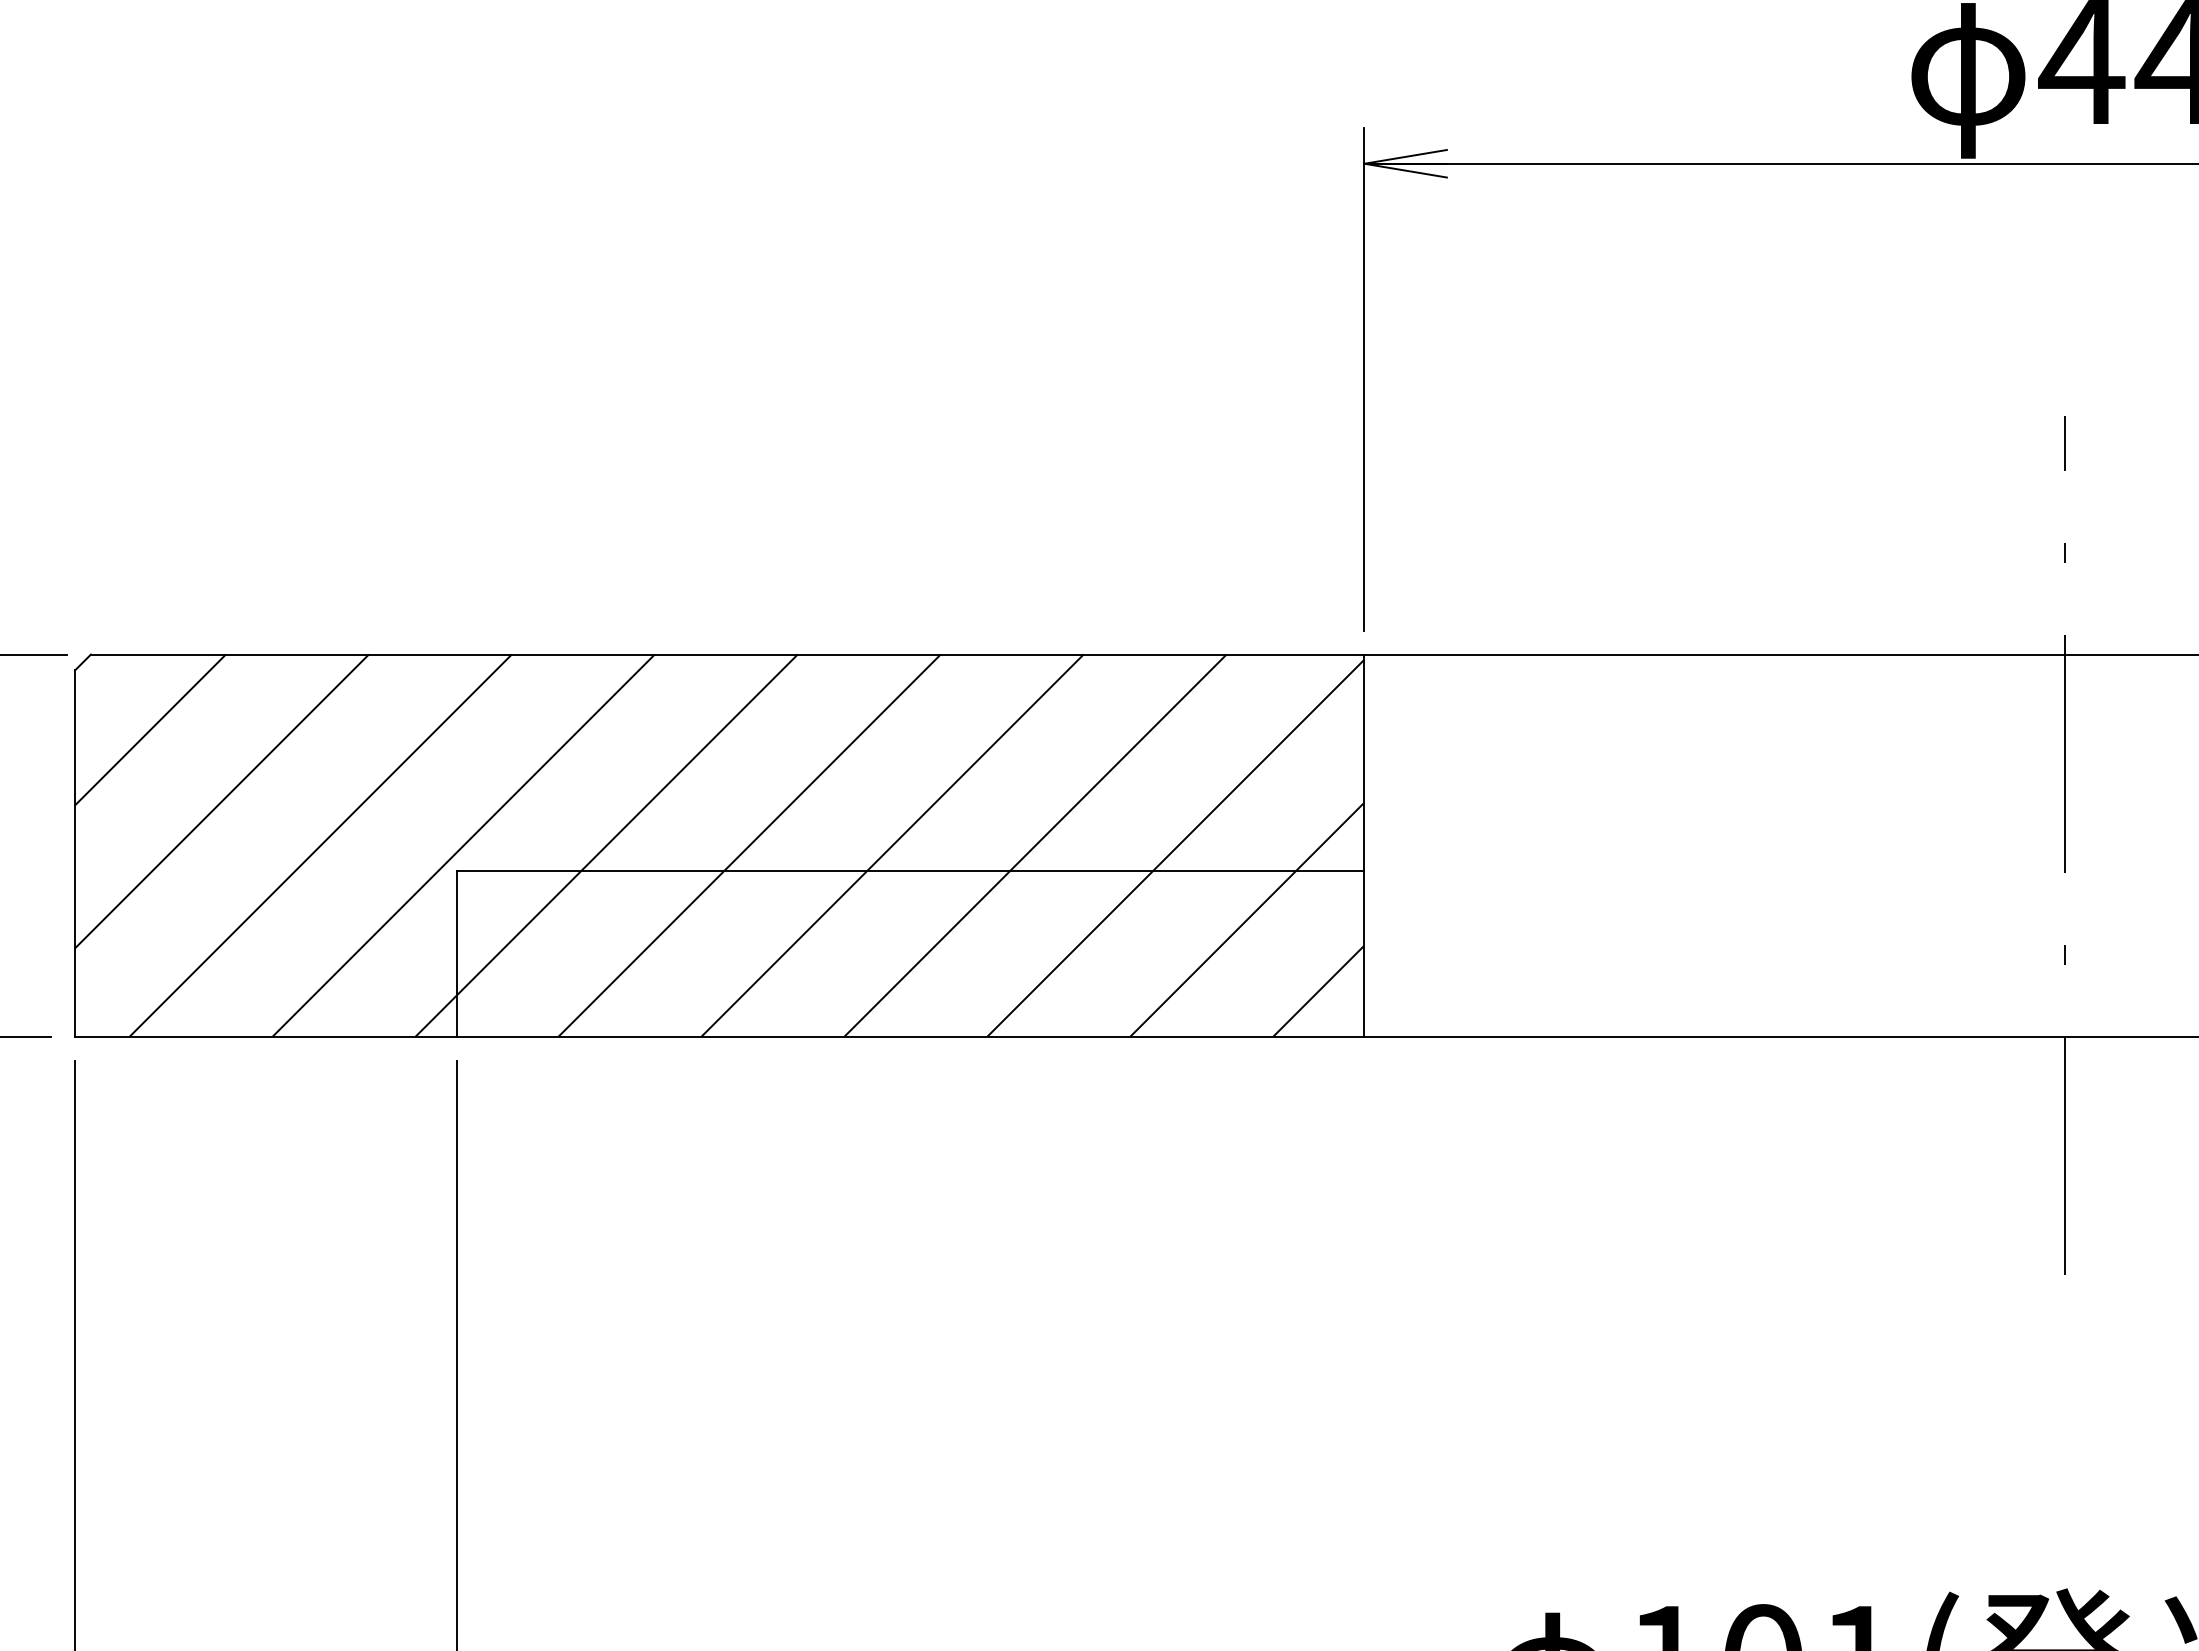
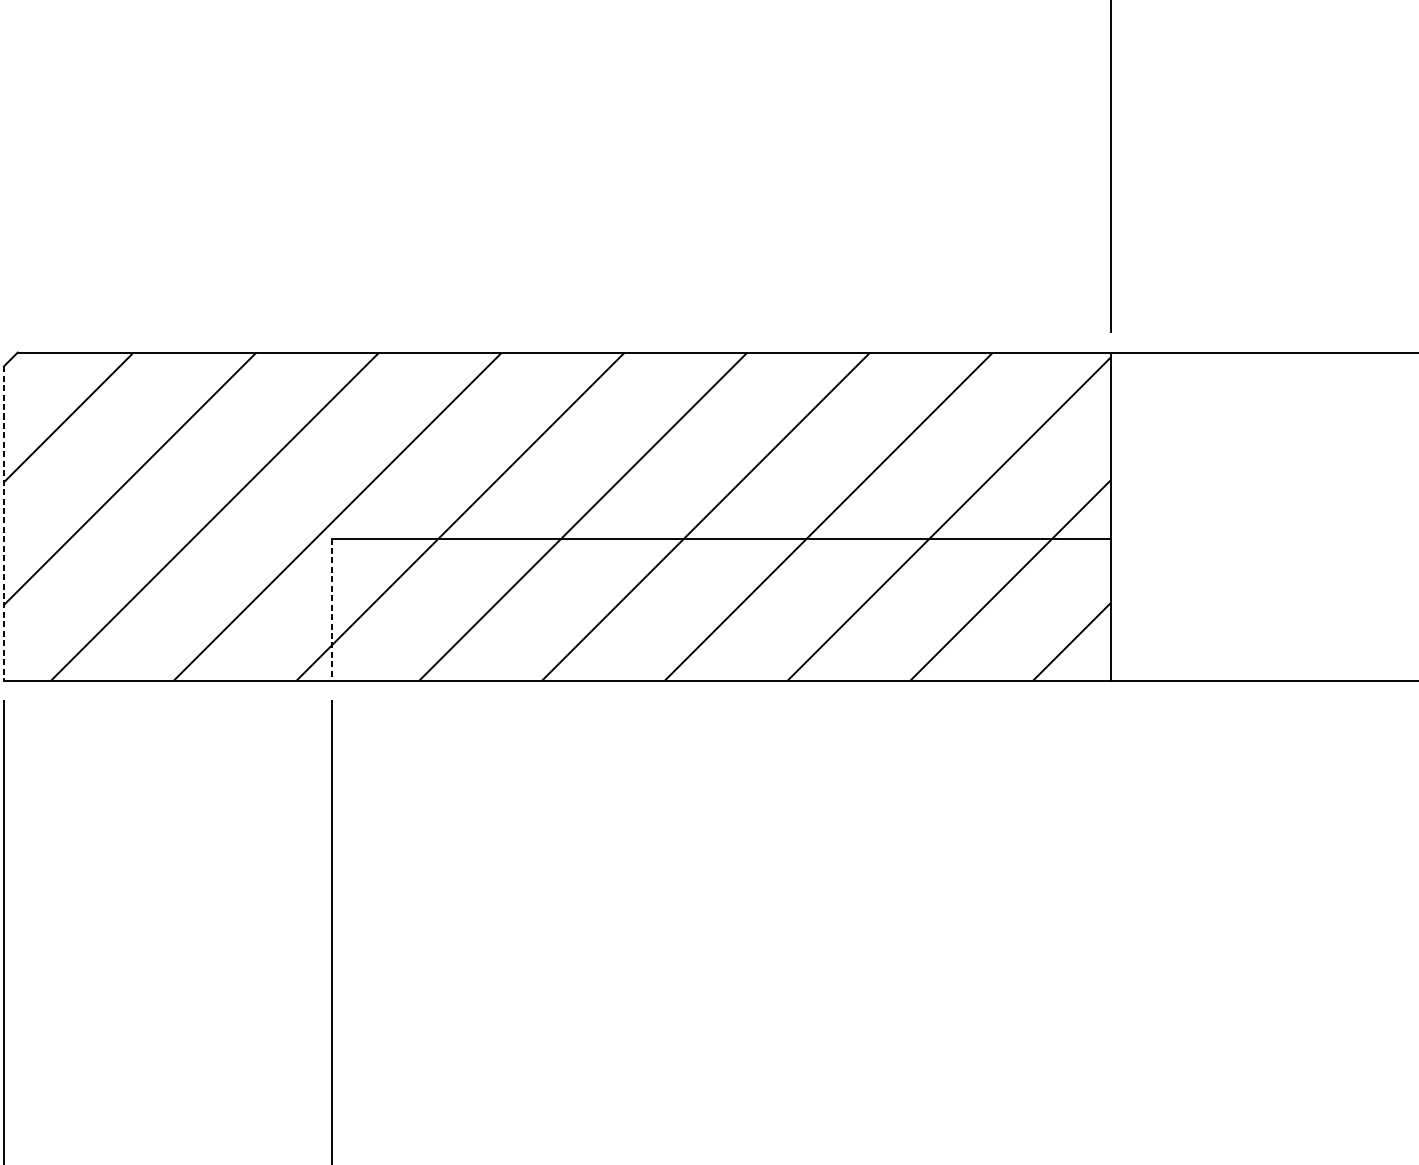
line: (75, 854) -> (4, 524), solid -> dashed
line: (457, 953) -> (332, 609), solid -> dashed

